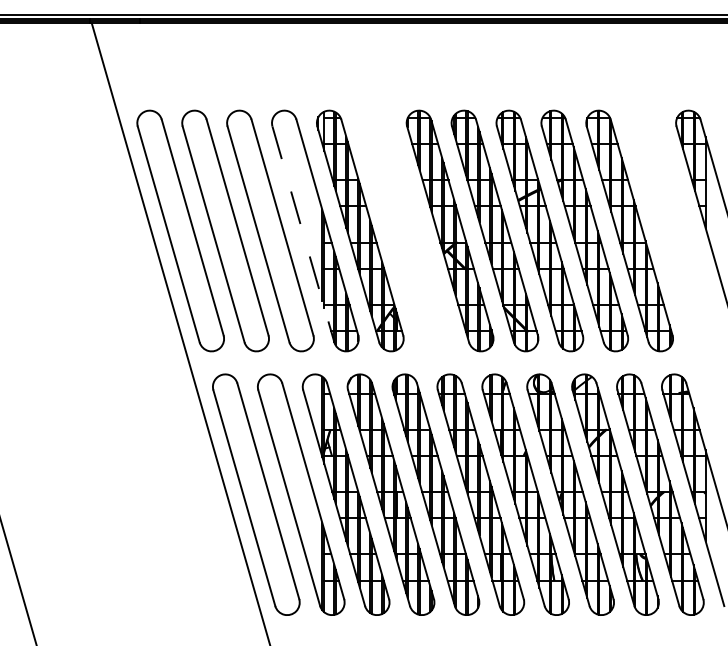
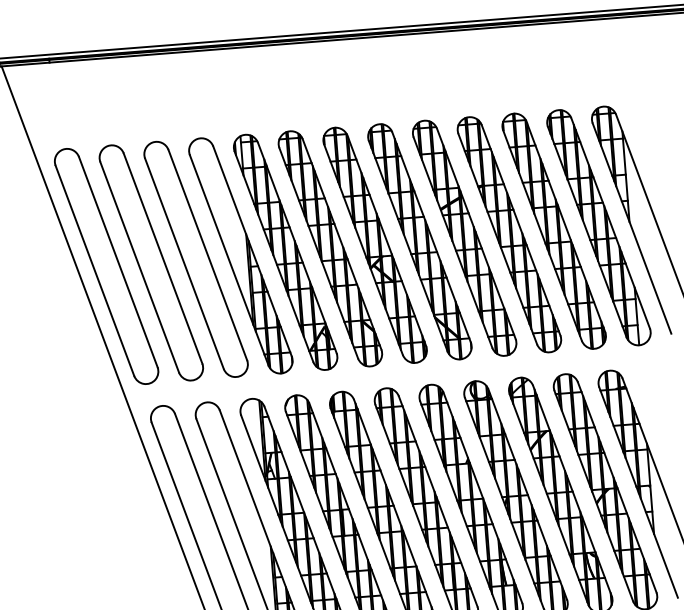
part: (405, 230) -> (330, 248), added
part: (674, 230) -> (598, 227), added
line: (303, 234) -> (229, 260), dashed -> solid

